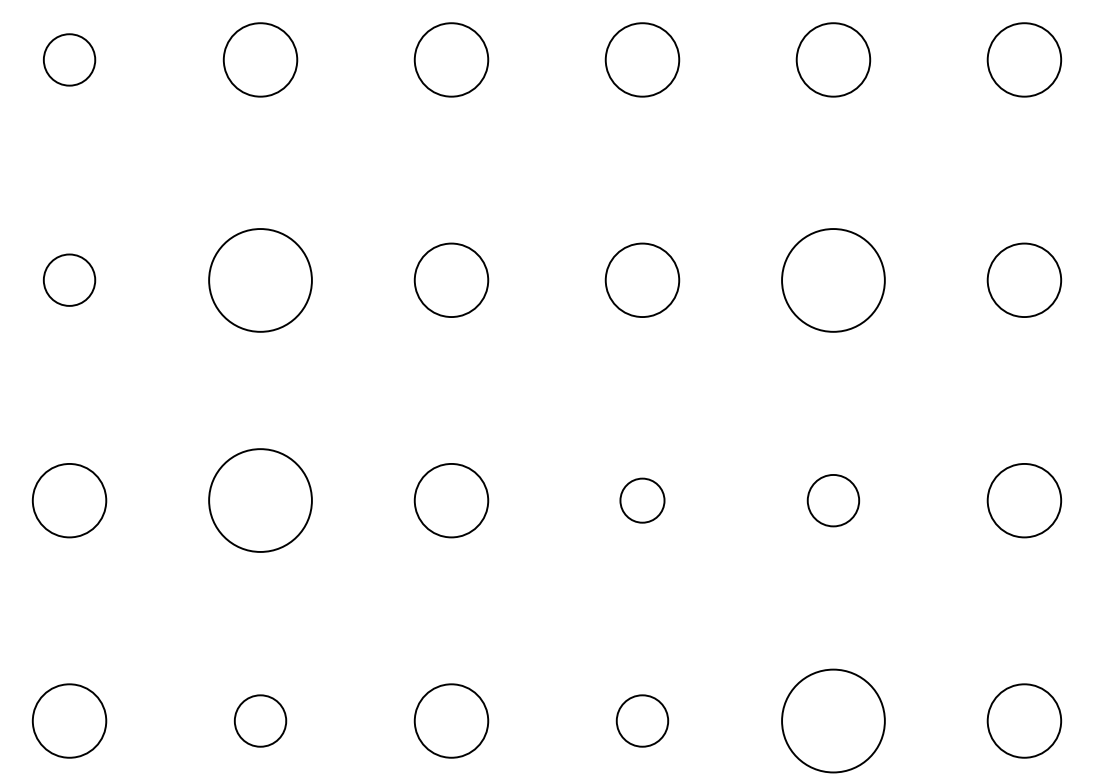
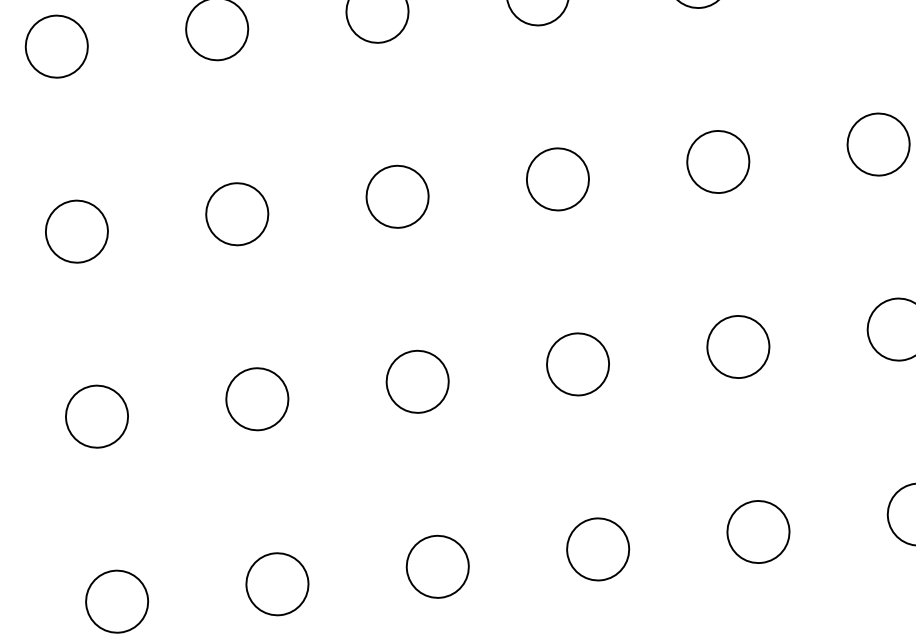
circle: (69, 59) -> (56, 46), size x1.43
circle: (69, 279) -> (76, 231), size x1.43
circle: (260, 279) -> (237, 213), size x0.71
circle: (833, 279) -> (718, 161), size x0.71
circle: (260, 500) -> (257, 399), size x0.71
circle: (642, 500) -> (578, 364), size x1.67
circle: (833, 500) -> (738, 346), size x1.43
circle: (260, 720) -> (277, 583), size x1.43
circle: (642, 720) -> (598, 548), size x1.43
circle: (833, 720) -> (758, 531), size x0.71

